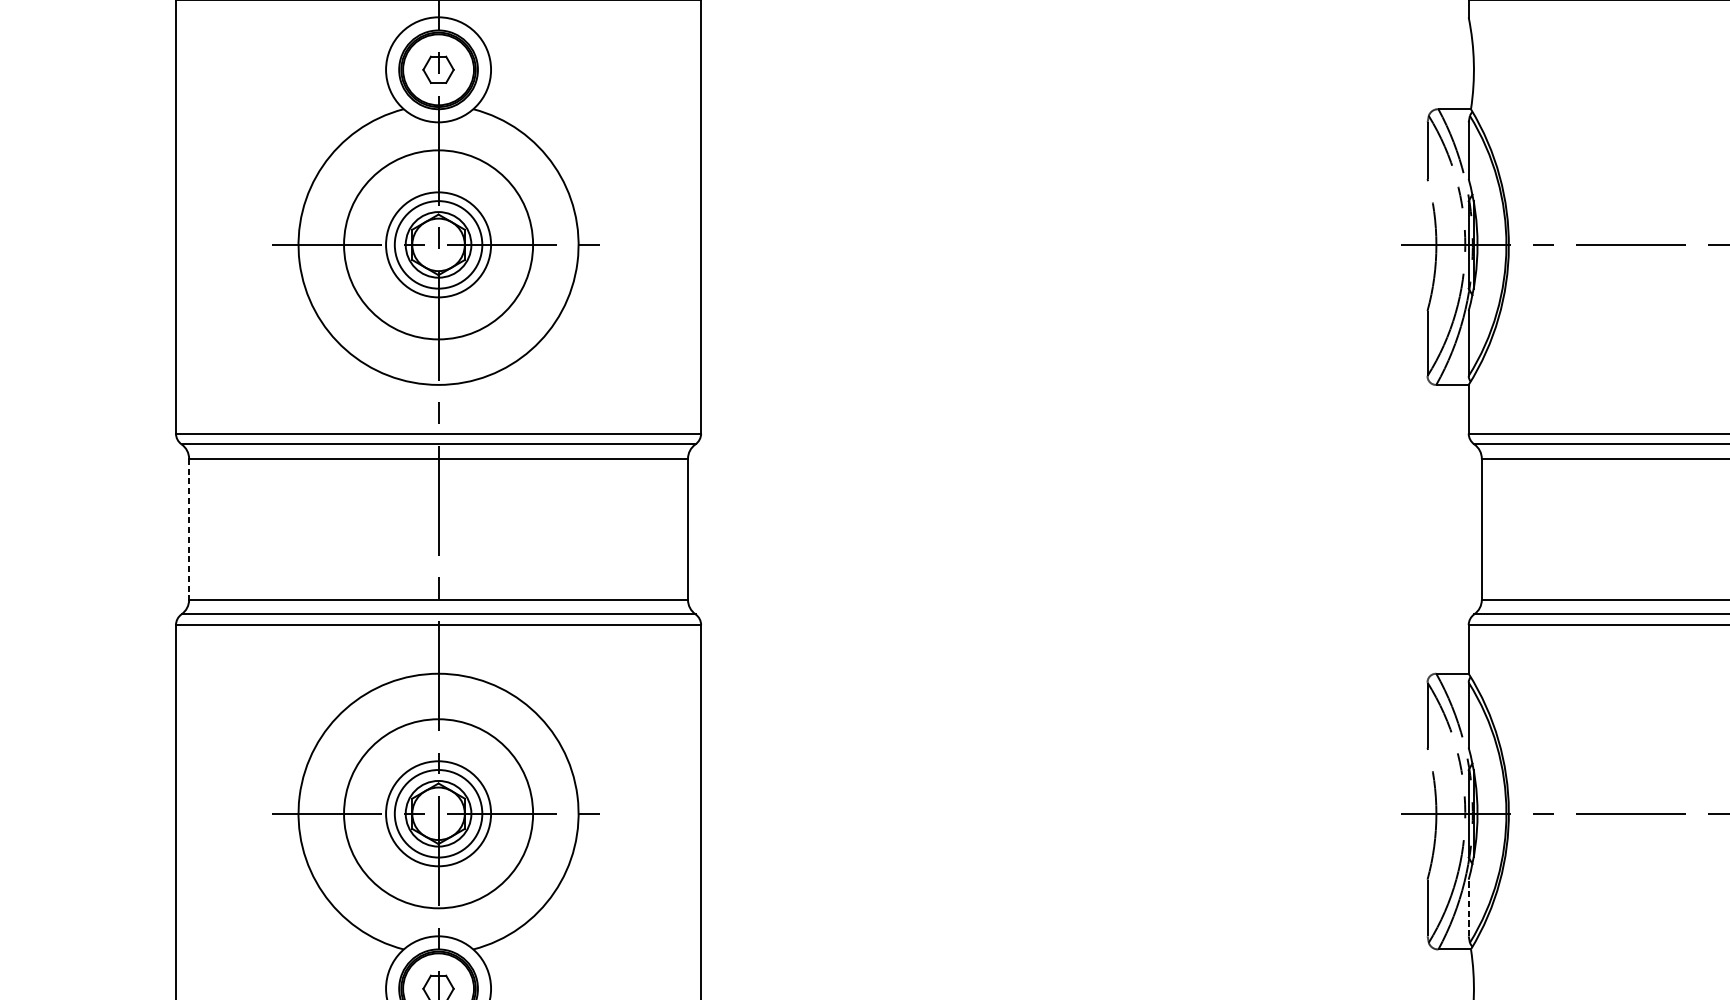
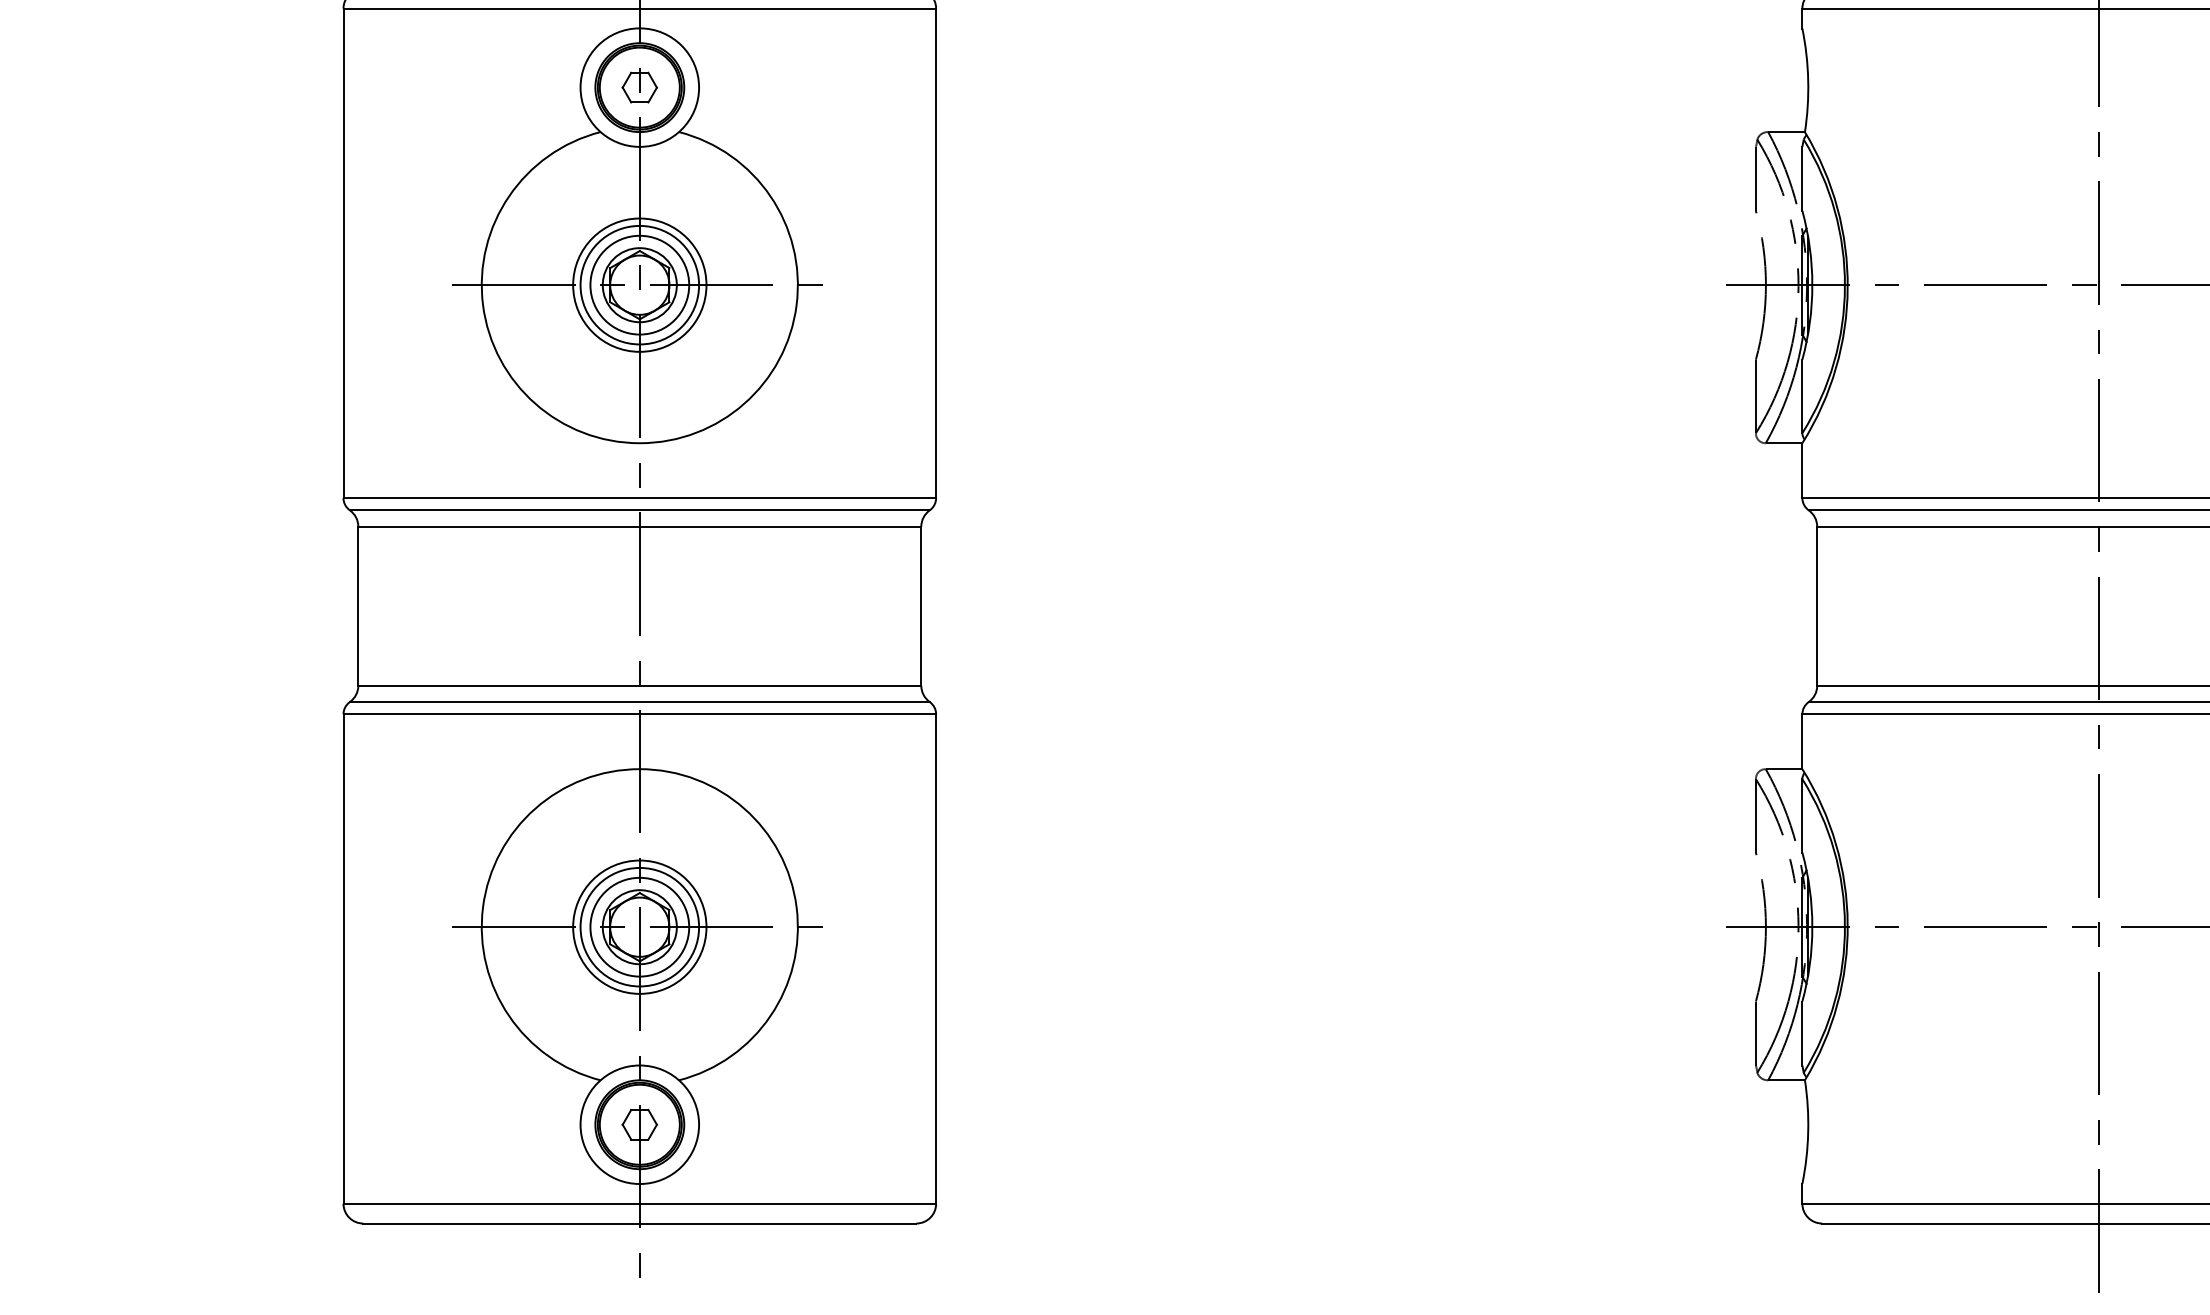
circle: (438, 244) -> (639, 284), size x0.62
line: (189, 529) -> (358, 606), dashed -> solid
circle: (438, 813) -> (639, 926), size x0.62
line: (1468, 907) -> (1802, 1033), dashed -> solid

